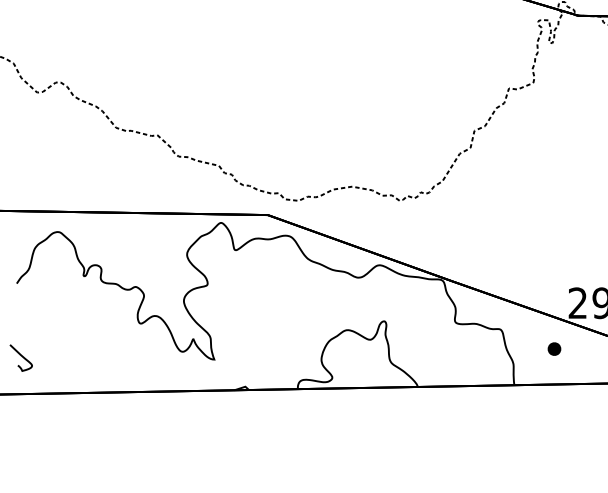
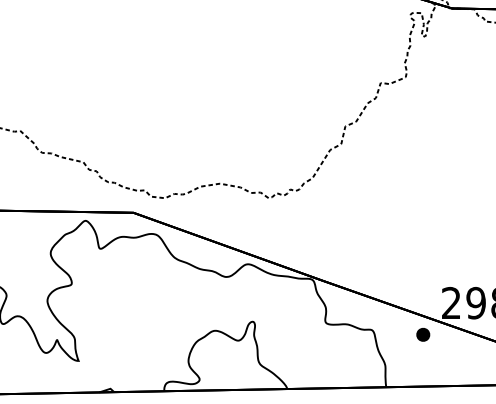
part: (554, 348) -> (423, 334), moved

